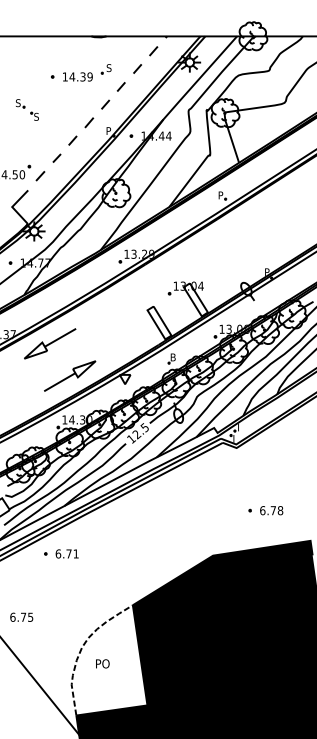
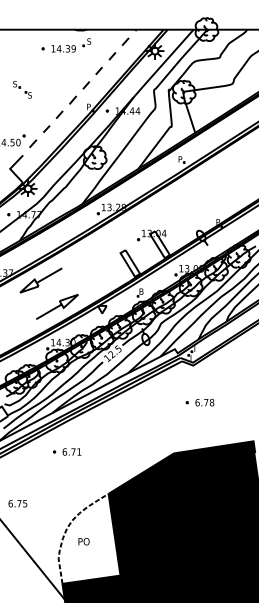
part: (81, 72) -> (66, 45), moved
part: (265, 510) -> (199, 402), moved
part: (61, 553) -> (67, 451), moved

